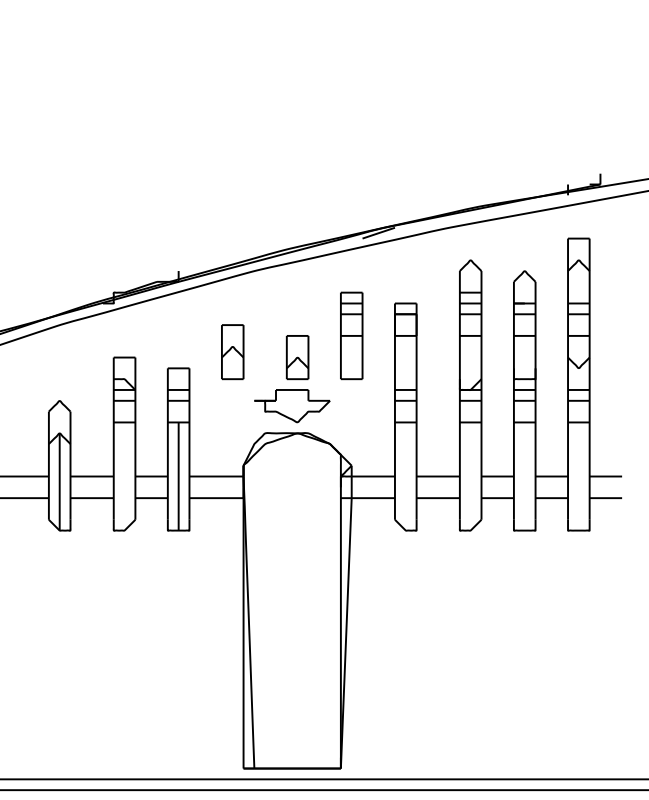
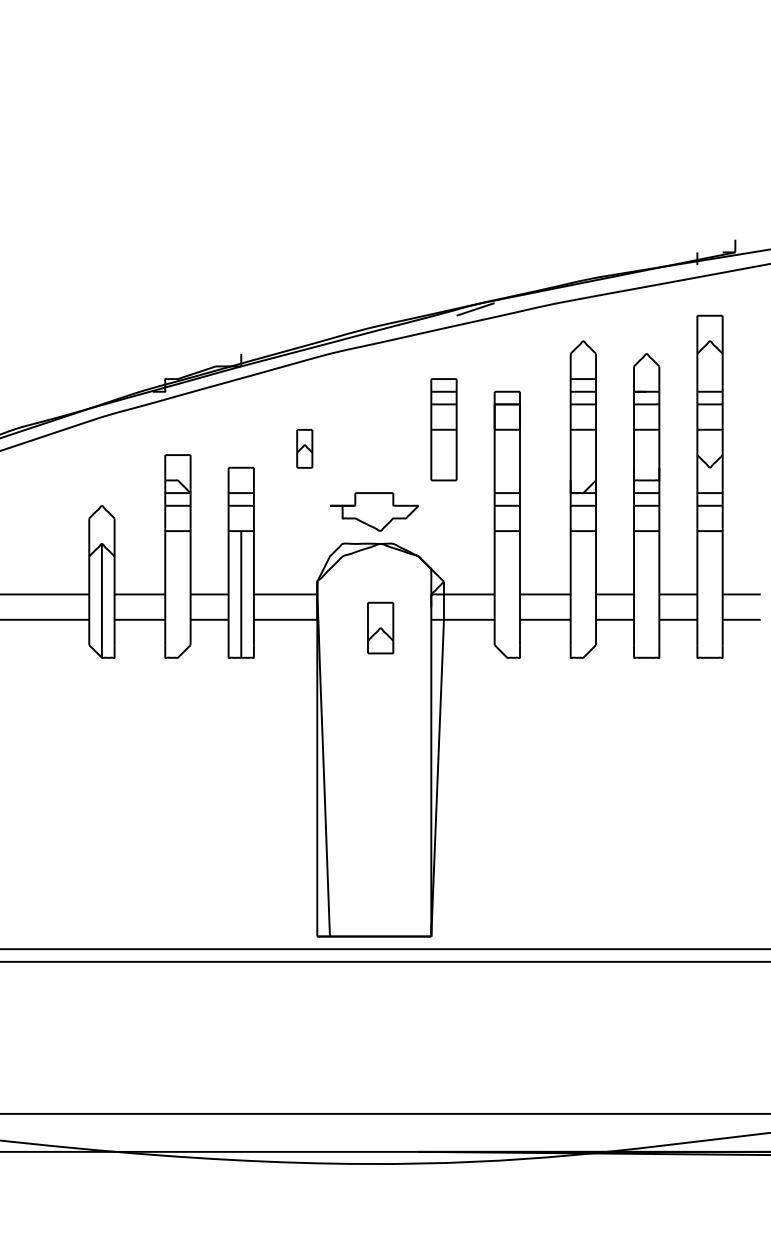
part: (232, 351) -> (304, 448), size x0.6
part: (297, 357) -> (380, 627), moved

